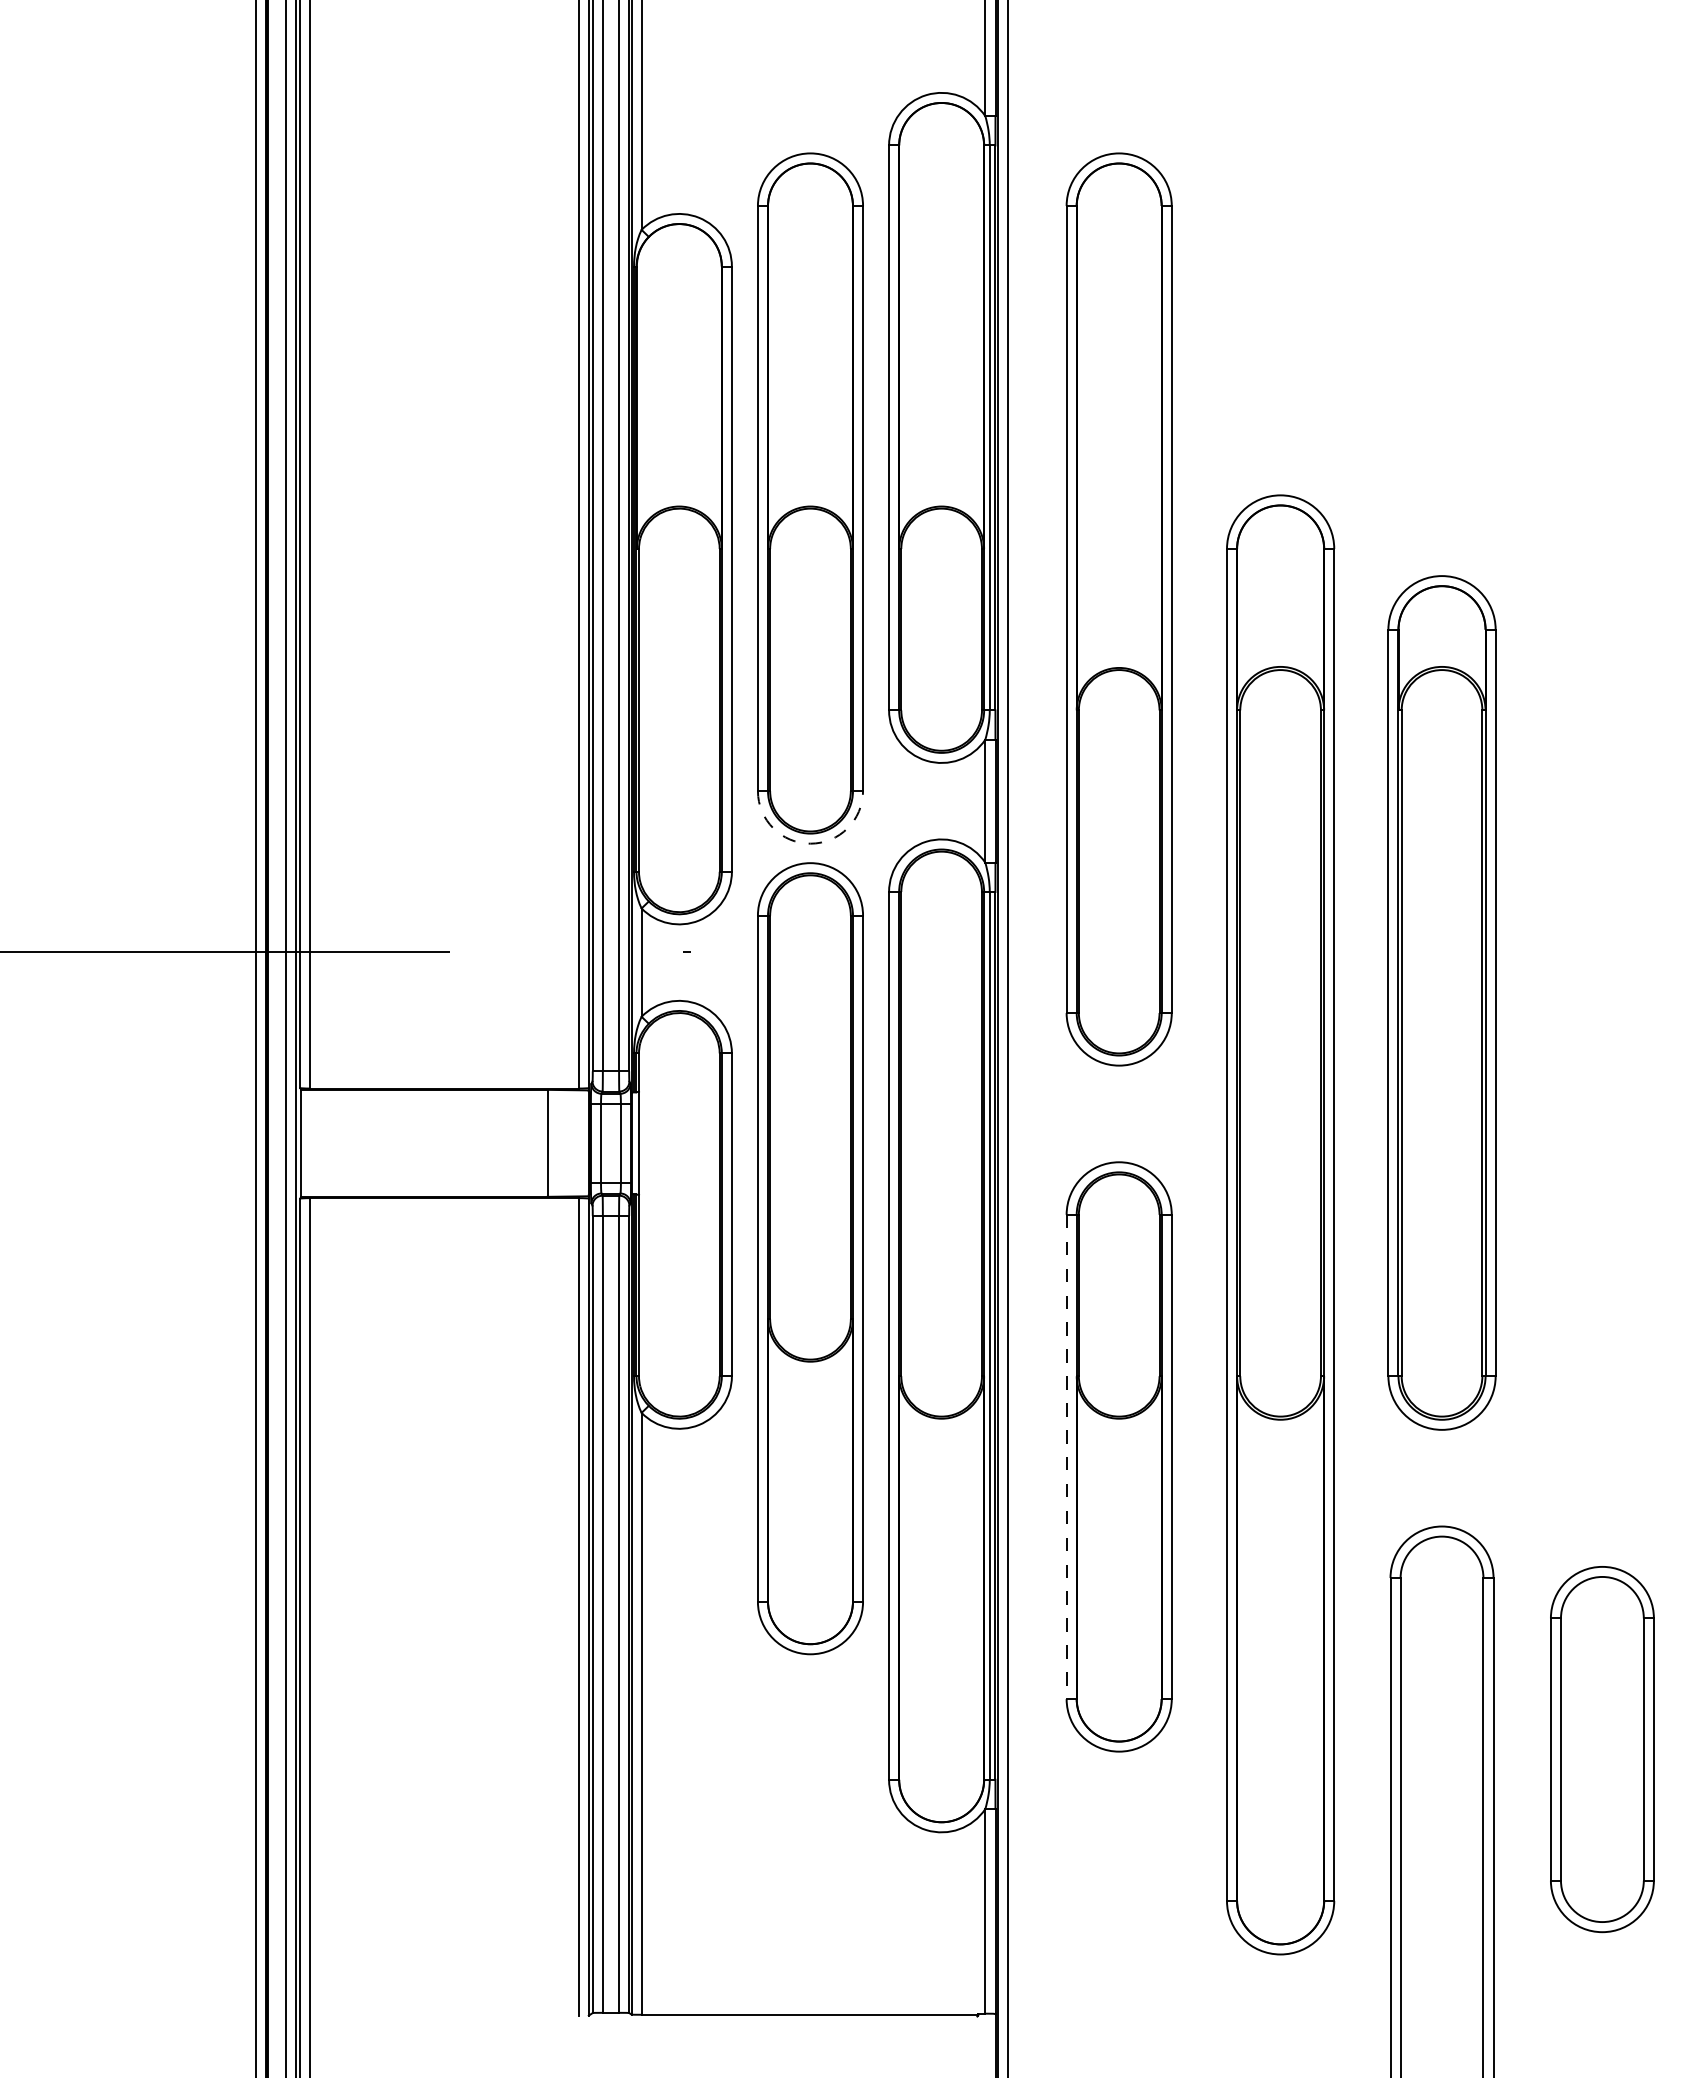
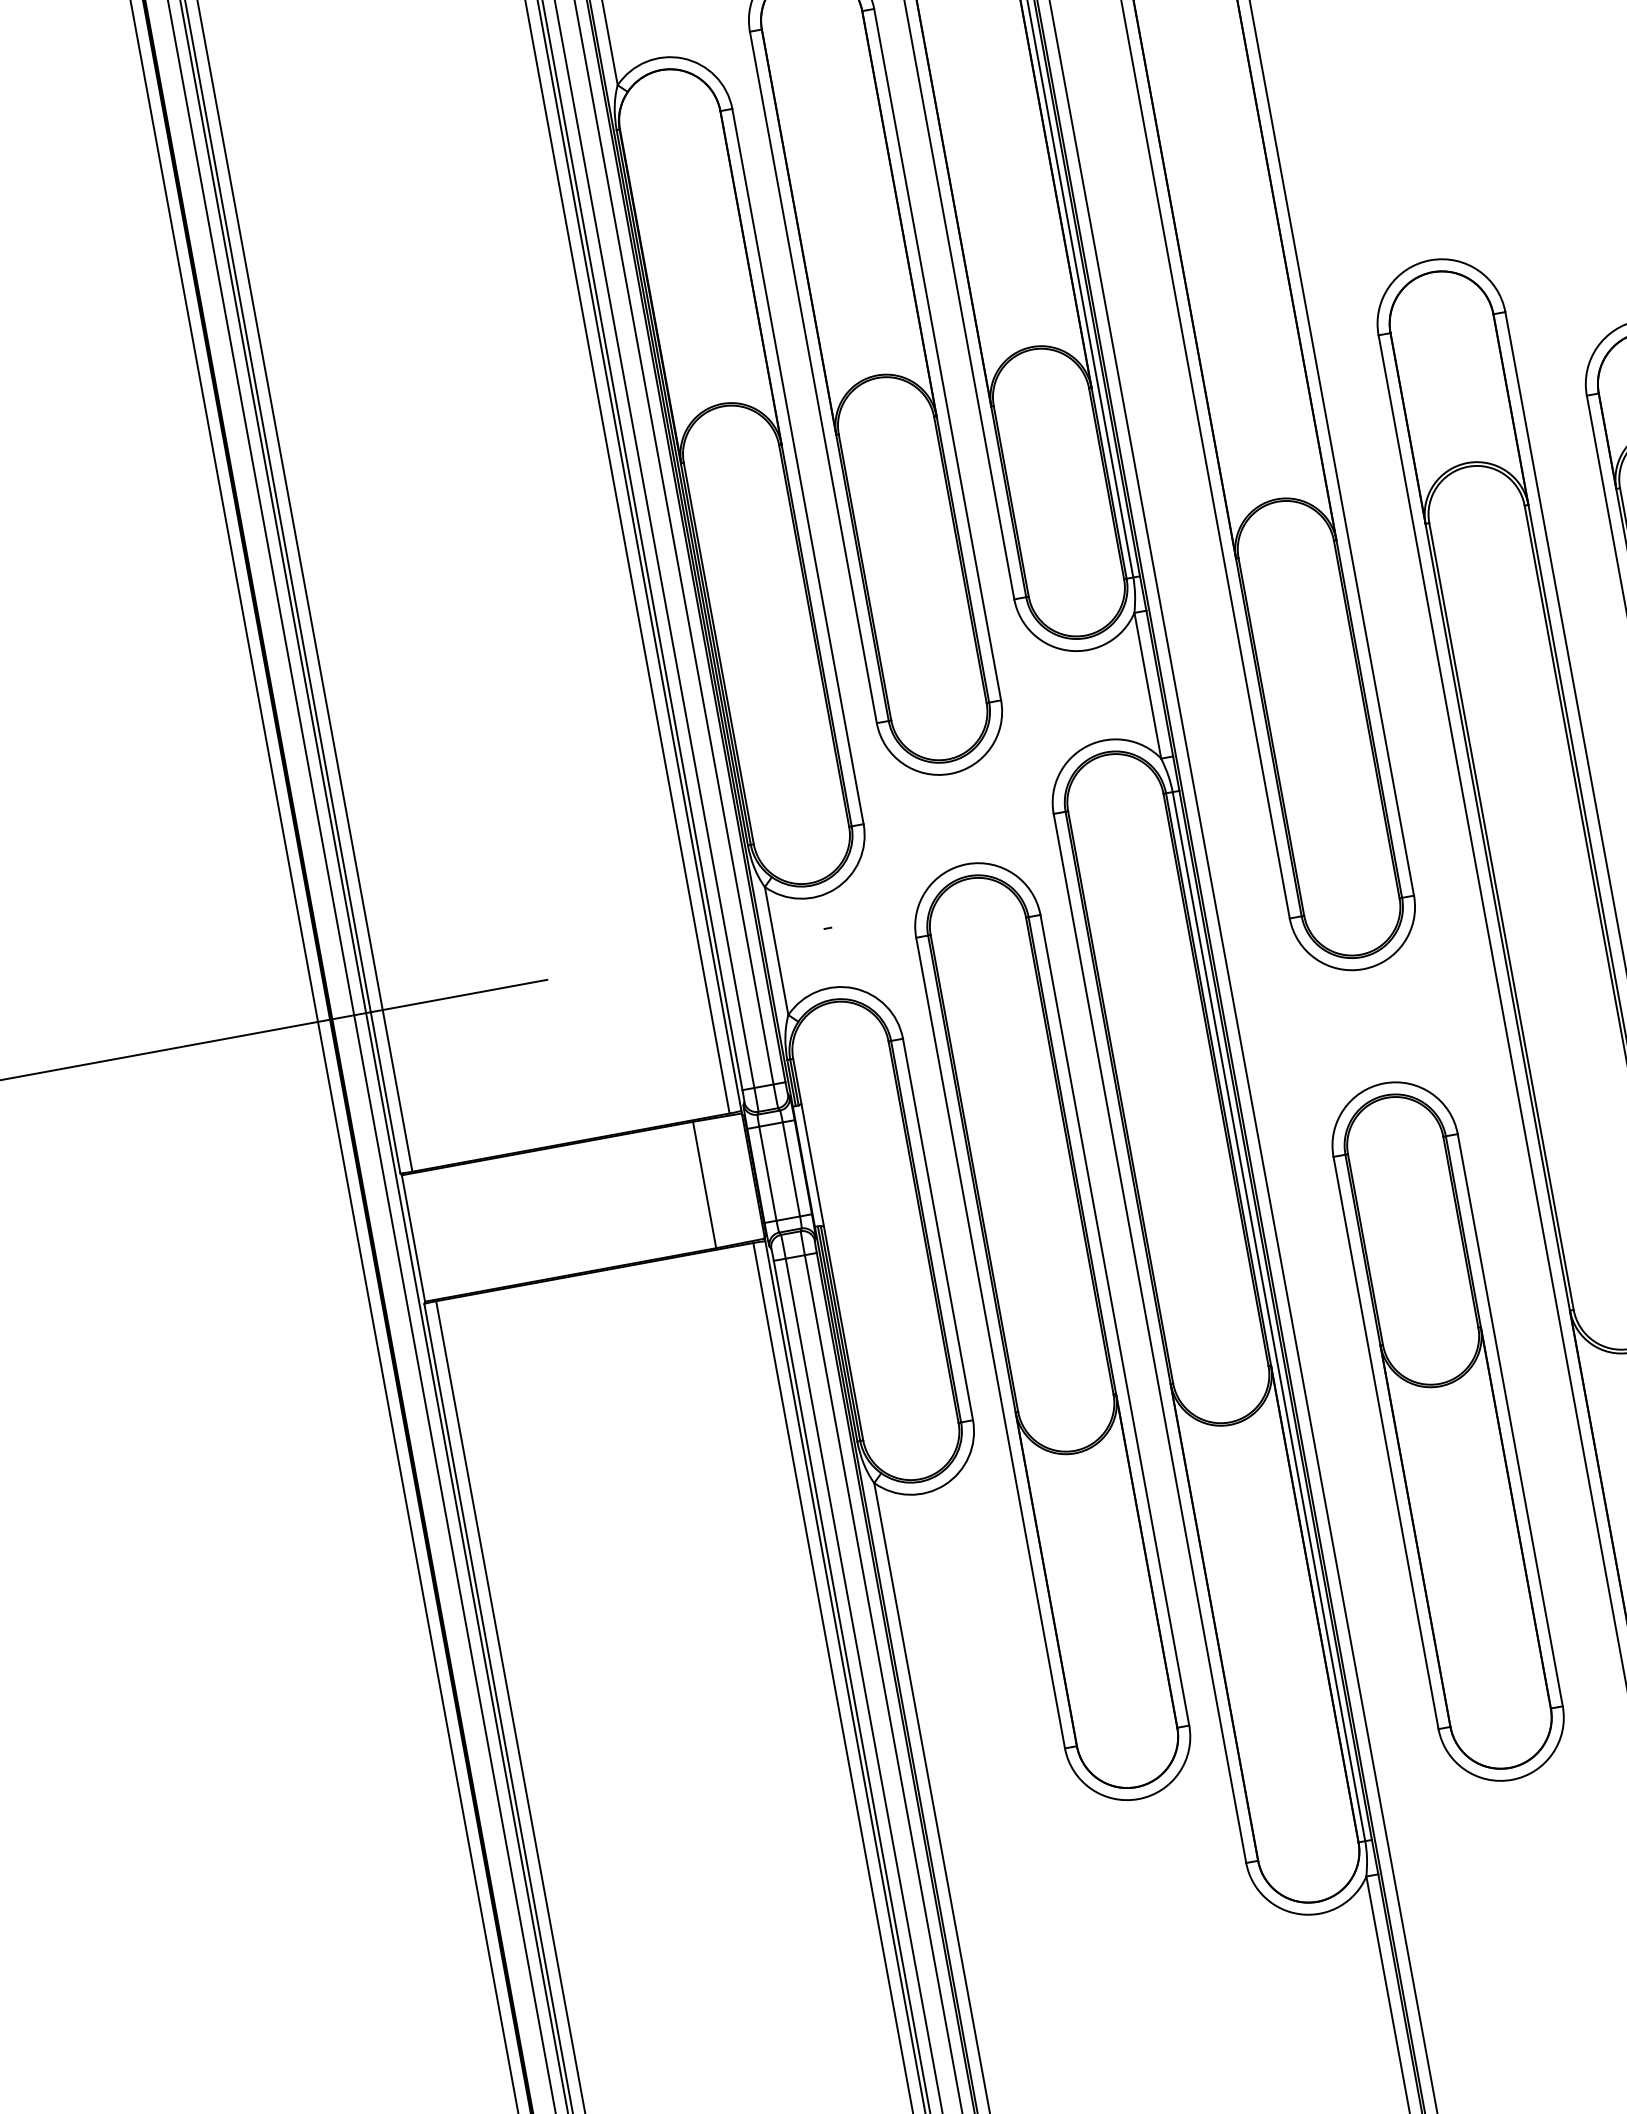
arc: (810, 843) -> (950, 773), dashed -> solid
part: (810, 1258) -> (1052, 1331), moved
line: (1066, 1457) -> (1386, 1443), dashed -> solid

